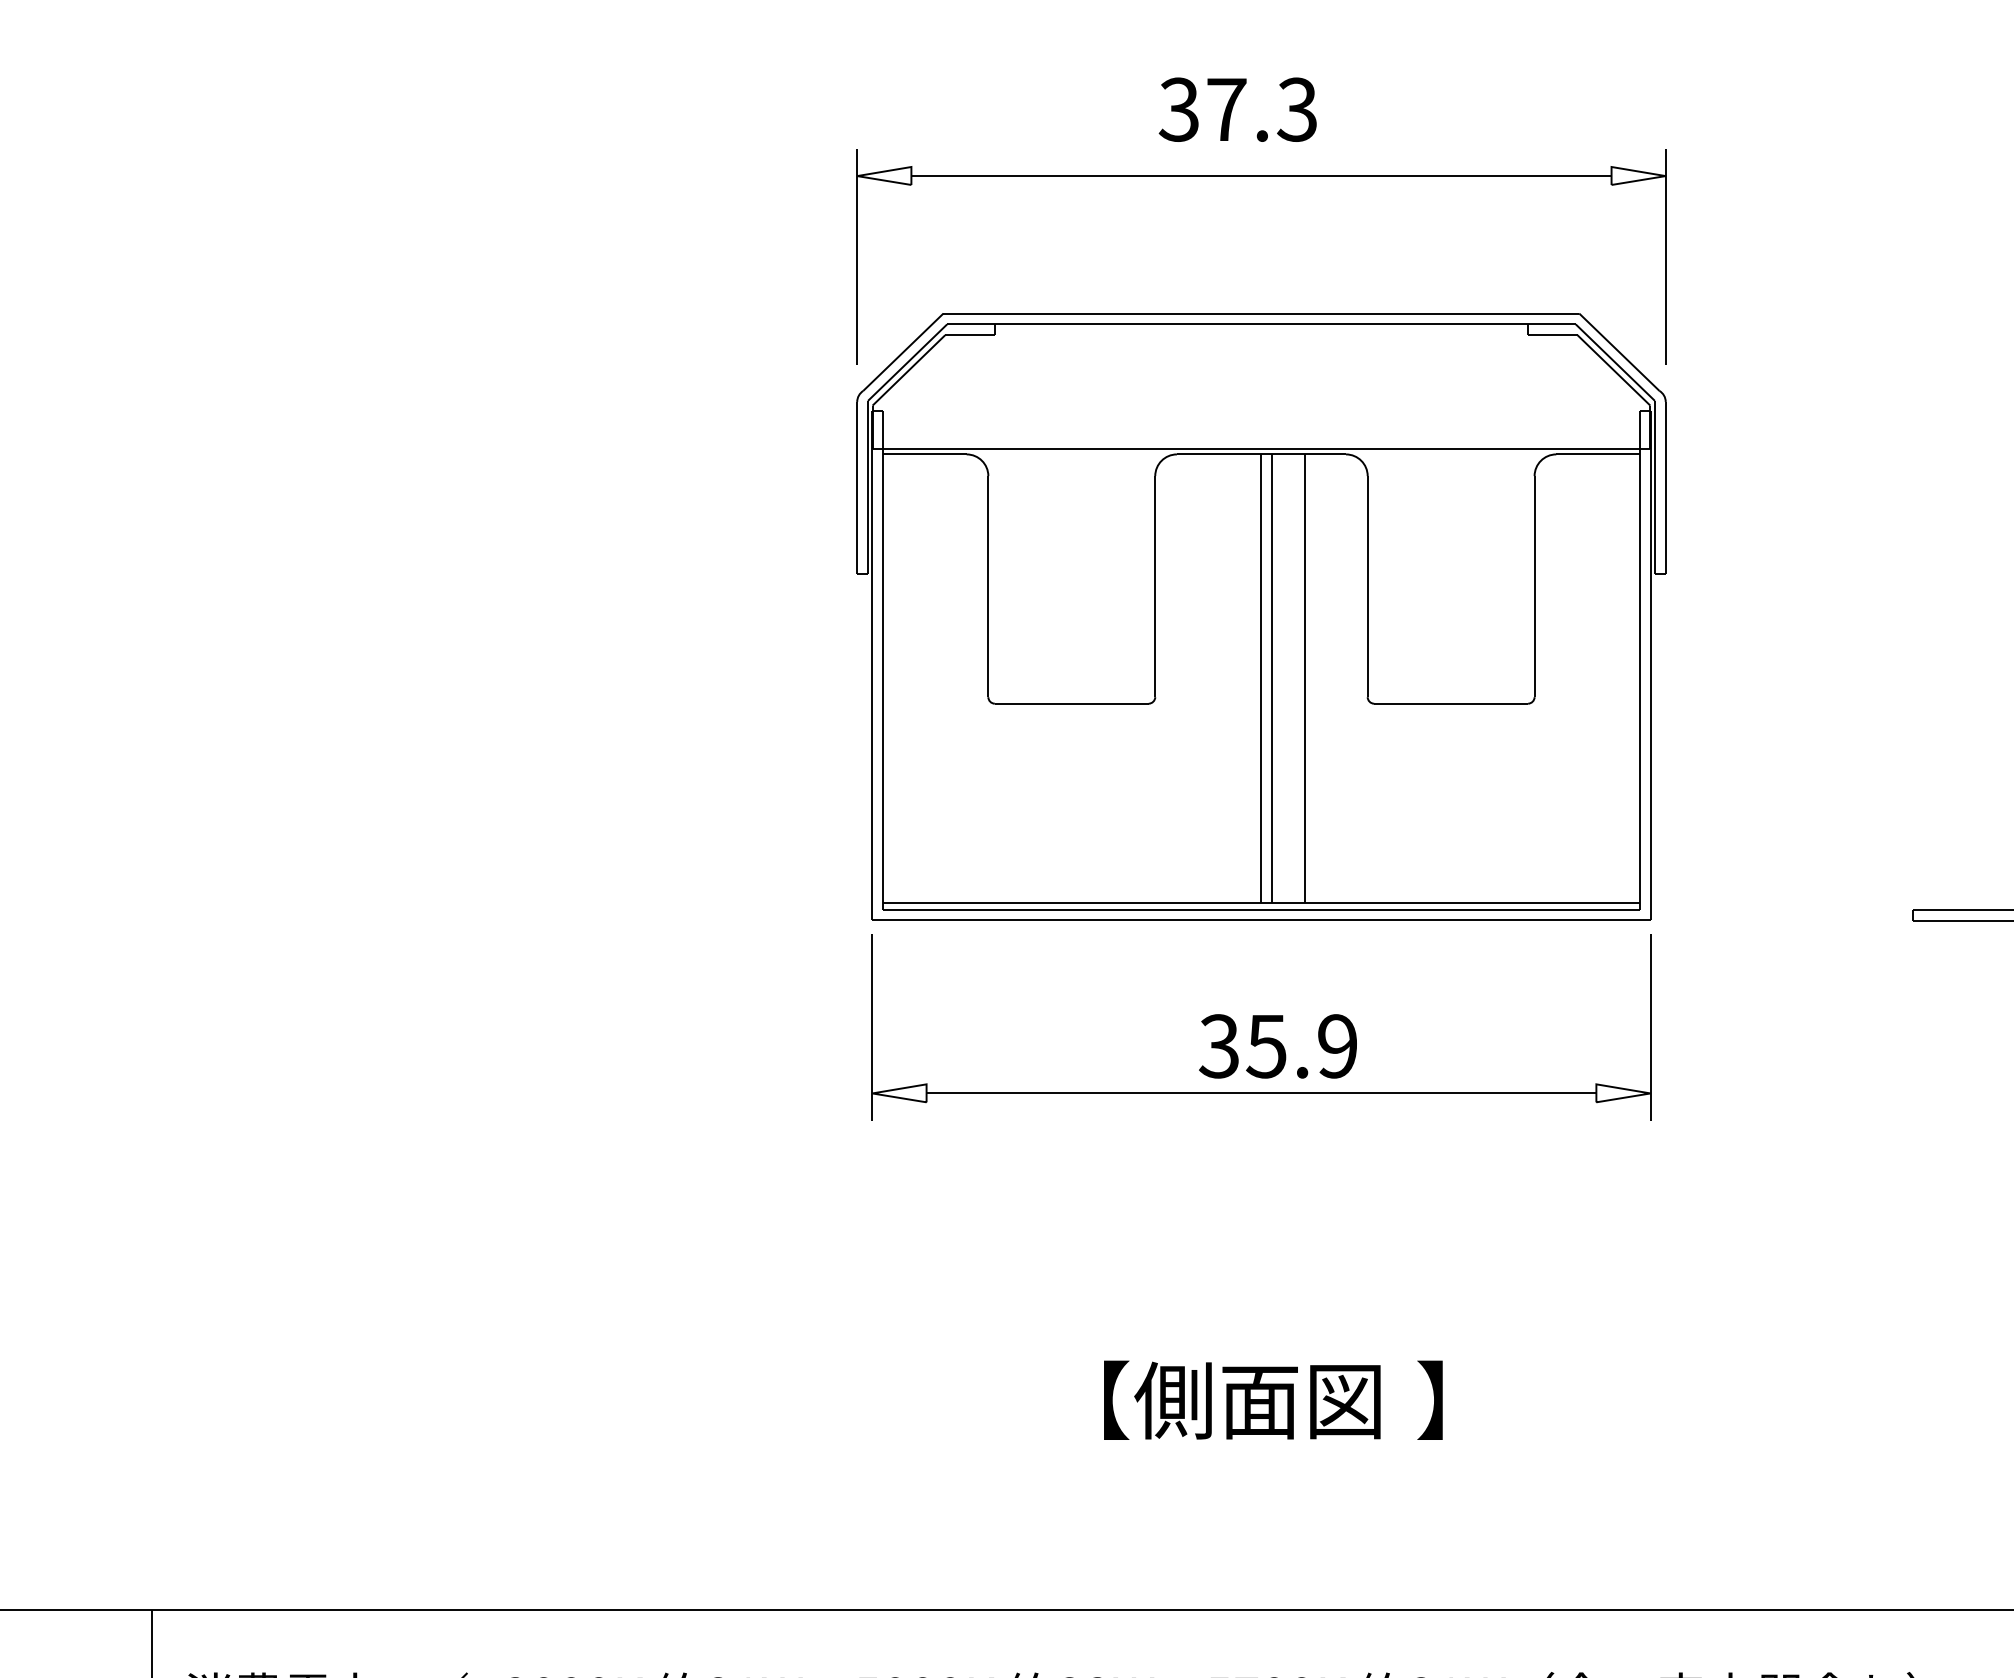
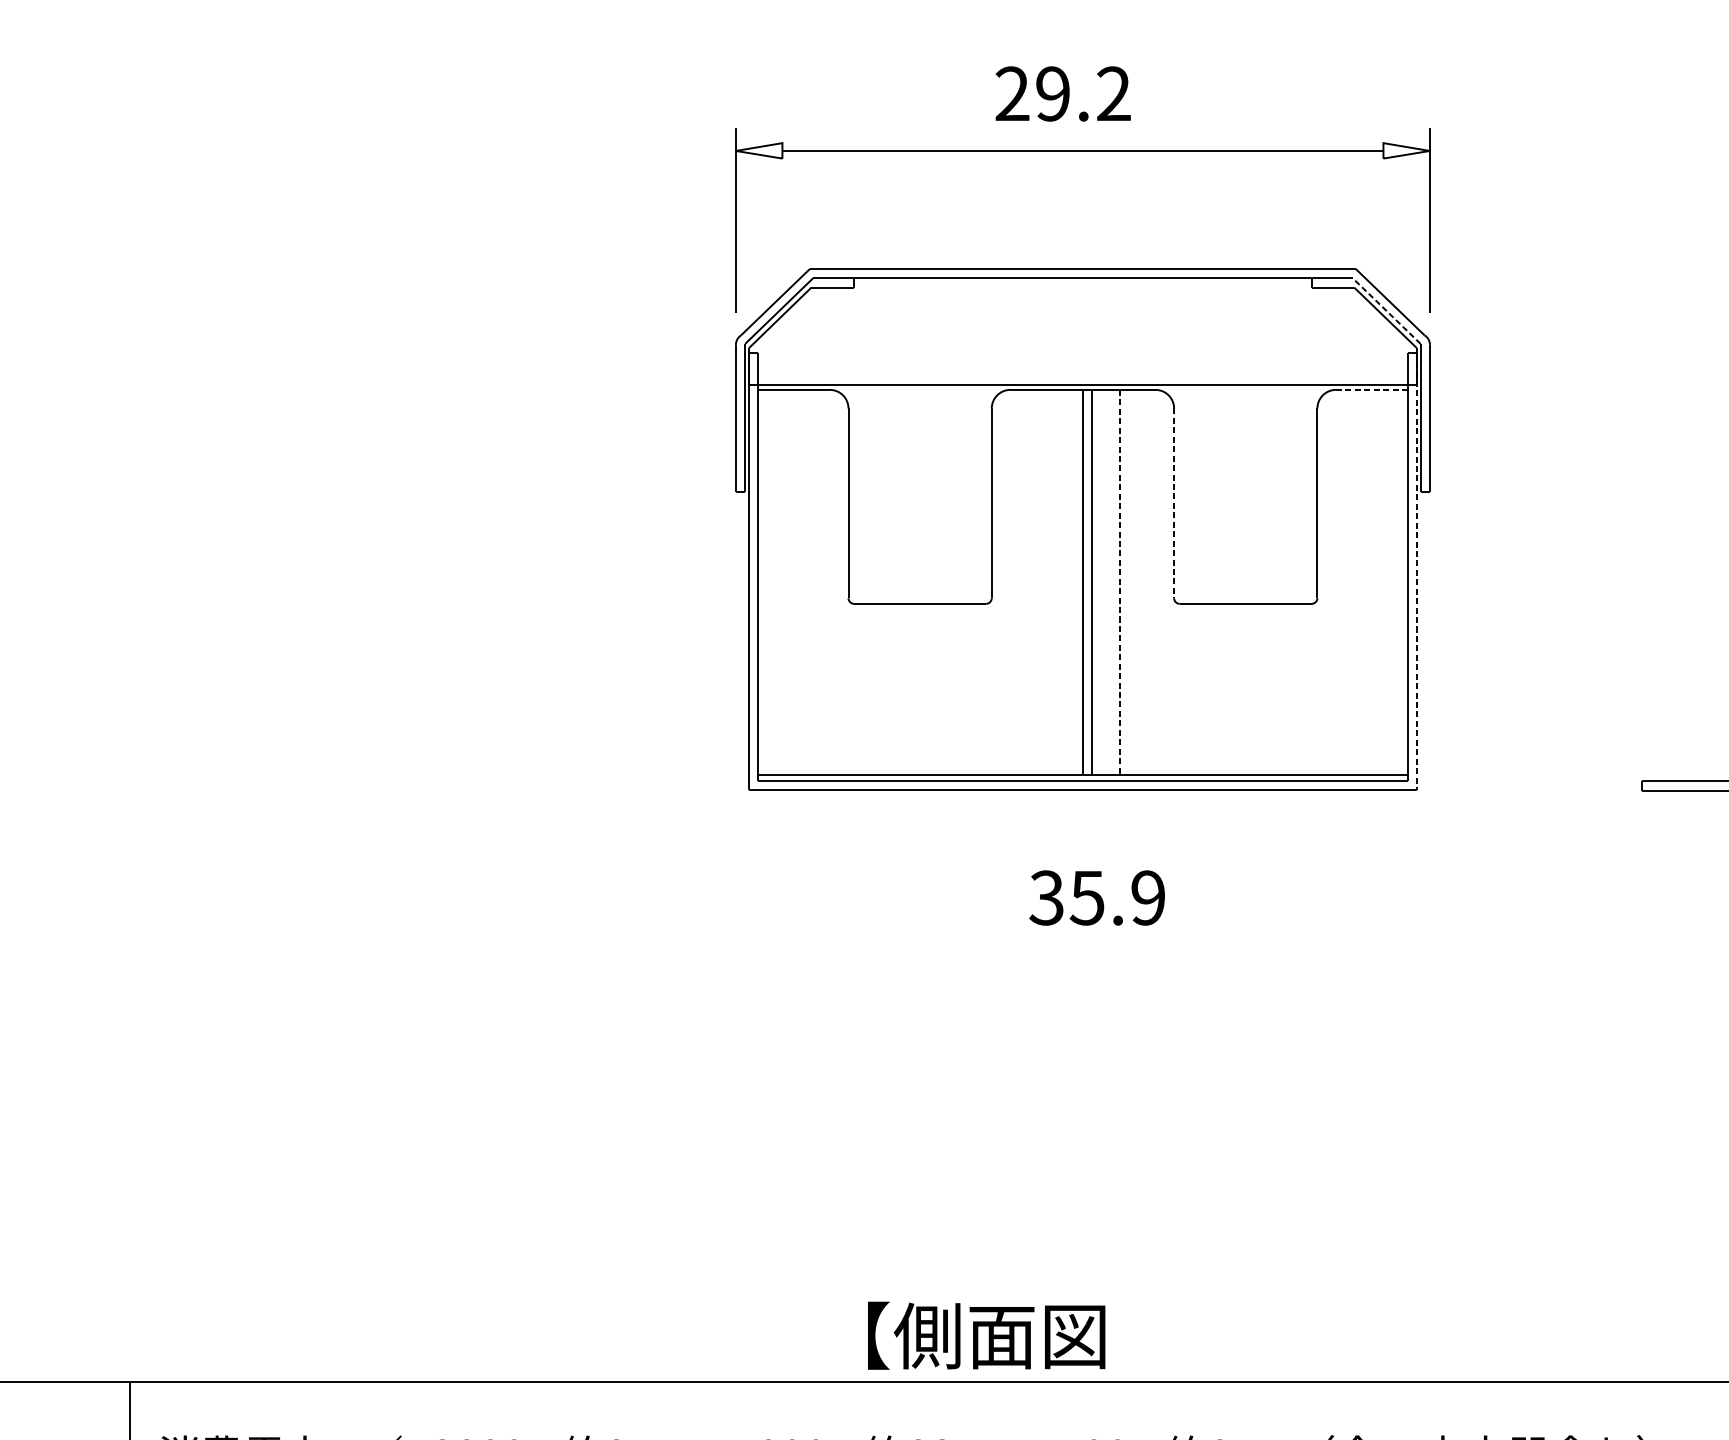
text: (1237, 109) -> (1062, 93), 37.3 -> 29.2
line: (1614, 362) -> (1385, 310), solid -> dashed
line: (1595, 454) -> (1369, 389), solid -> dashed
line: (1367, 586) -> (1173, 503), solid -> dashed
line: (1650, 665) -> (1416, 571), solid -> dashed
line: (1304, 679) -> (1119, 583), solid -> dashed
part: (1261, 1092) -> (1082, 937), removed
part: (1242, 1399) -> (986, 1335), moved
part: (1429, 1399) -> (1227, 1201), removed

